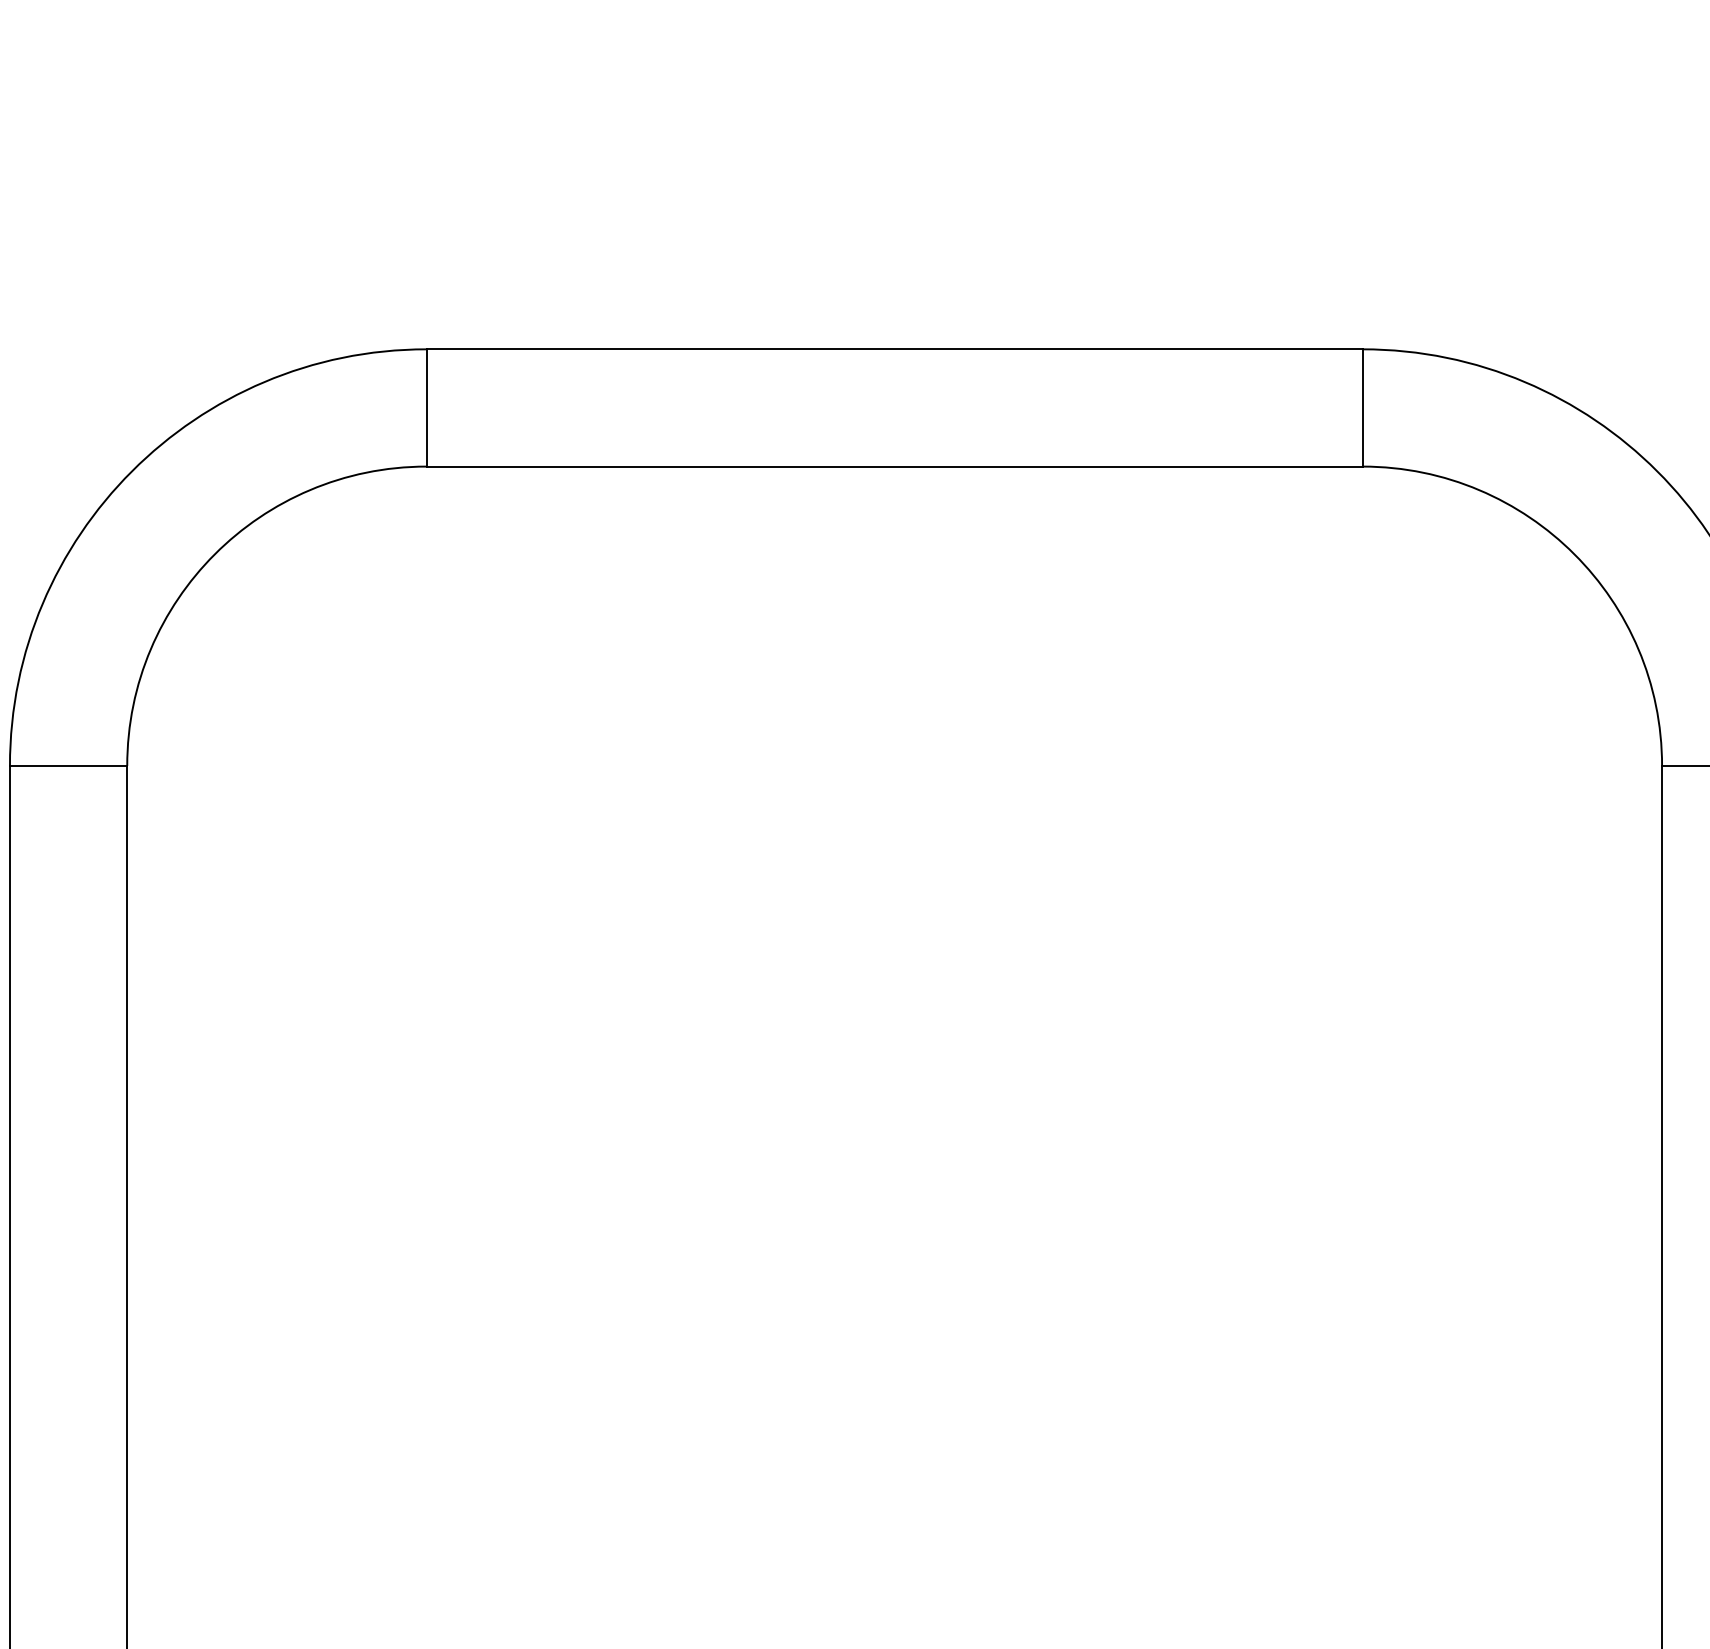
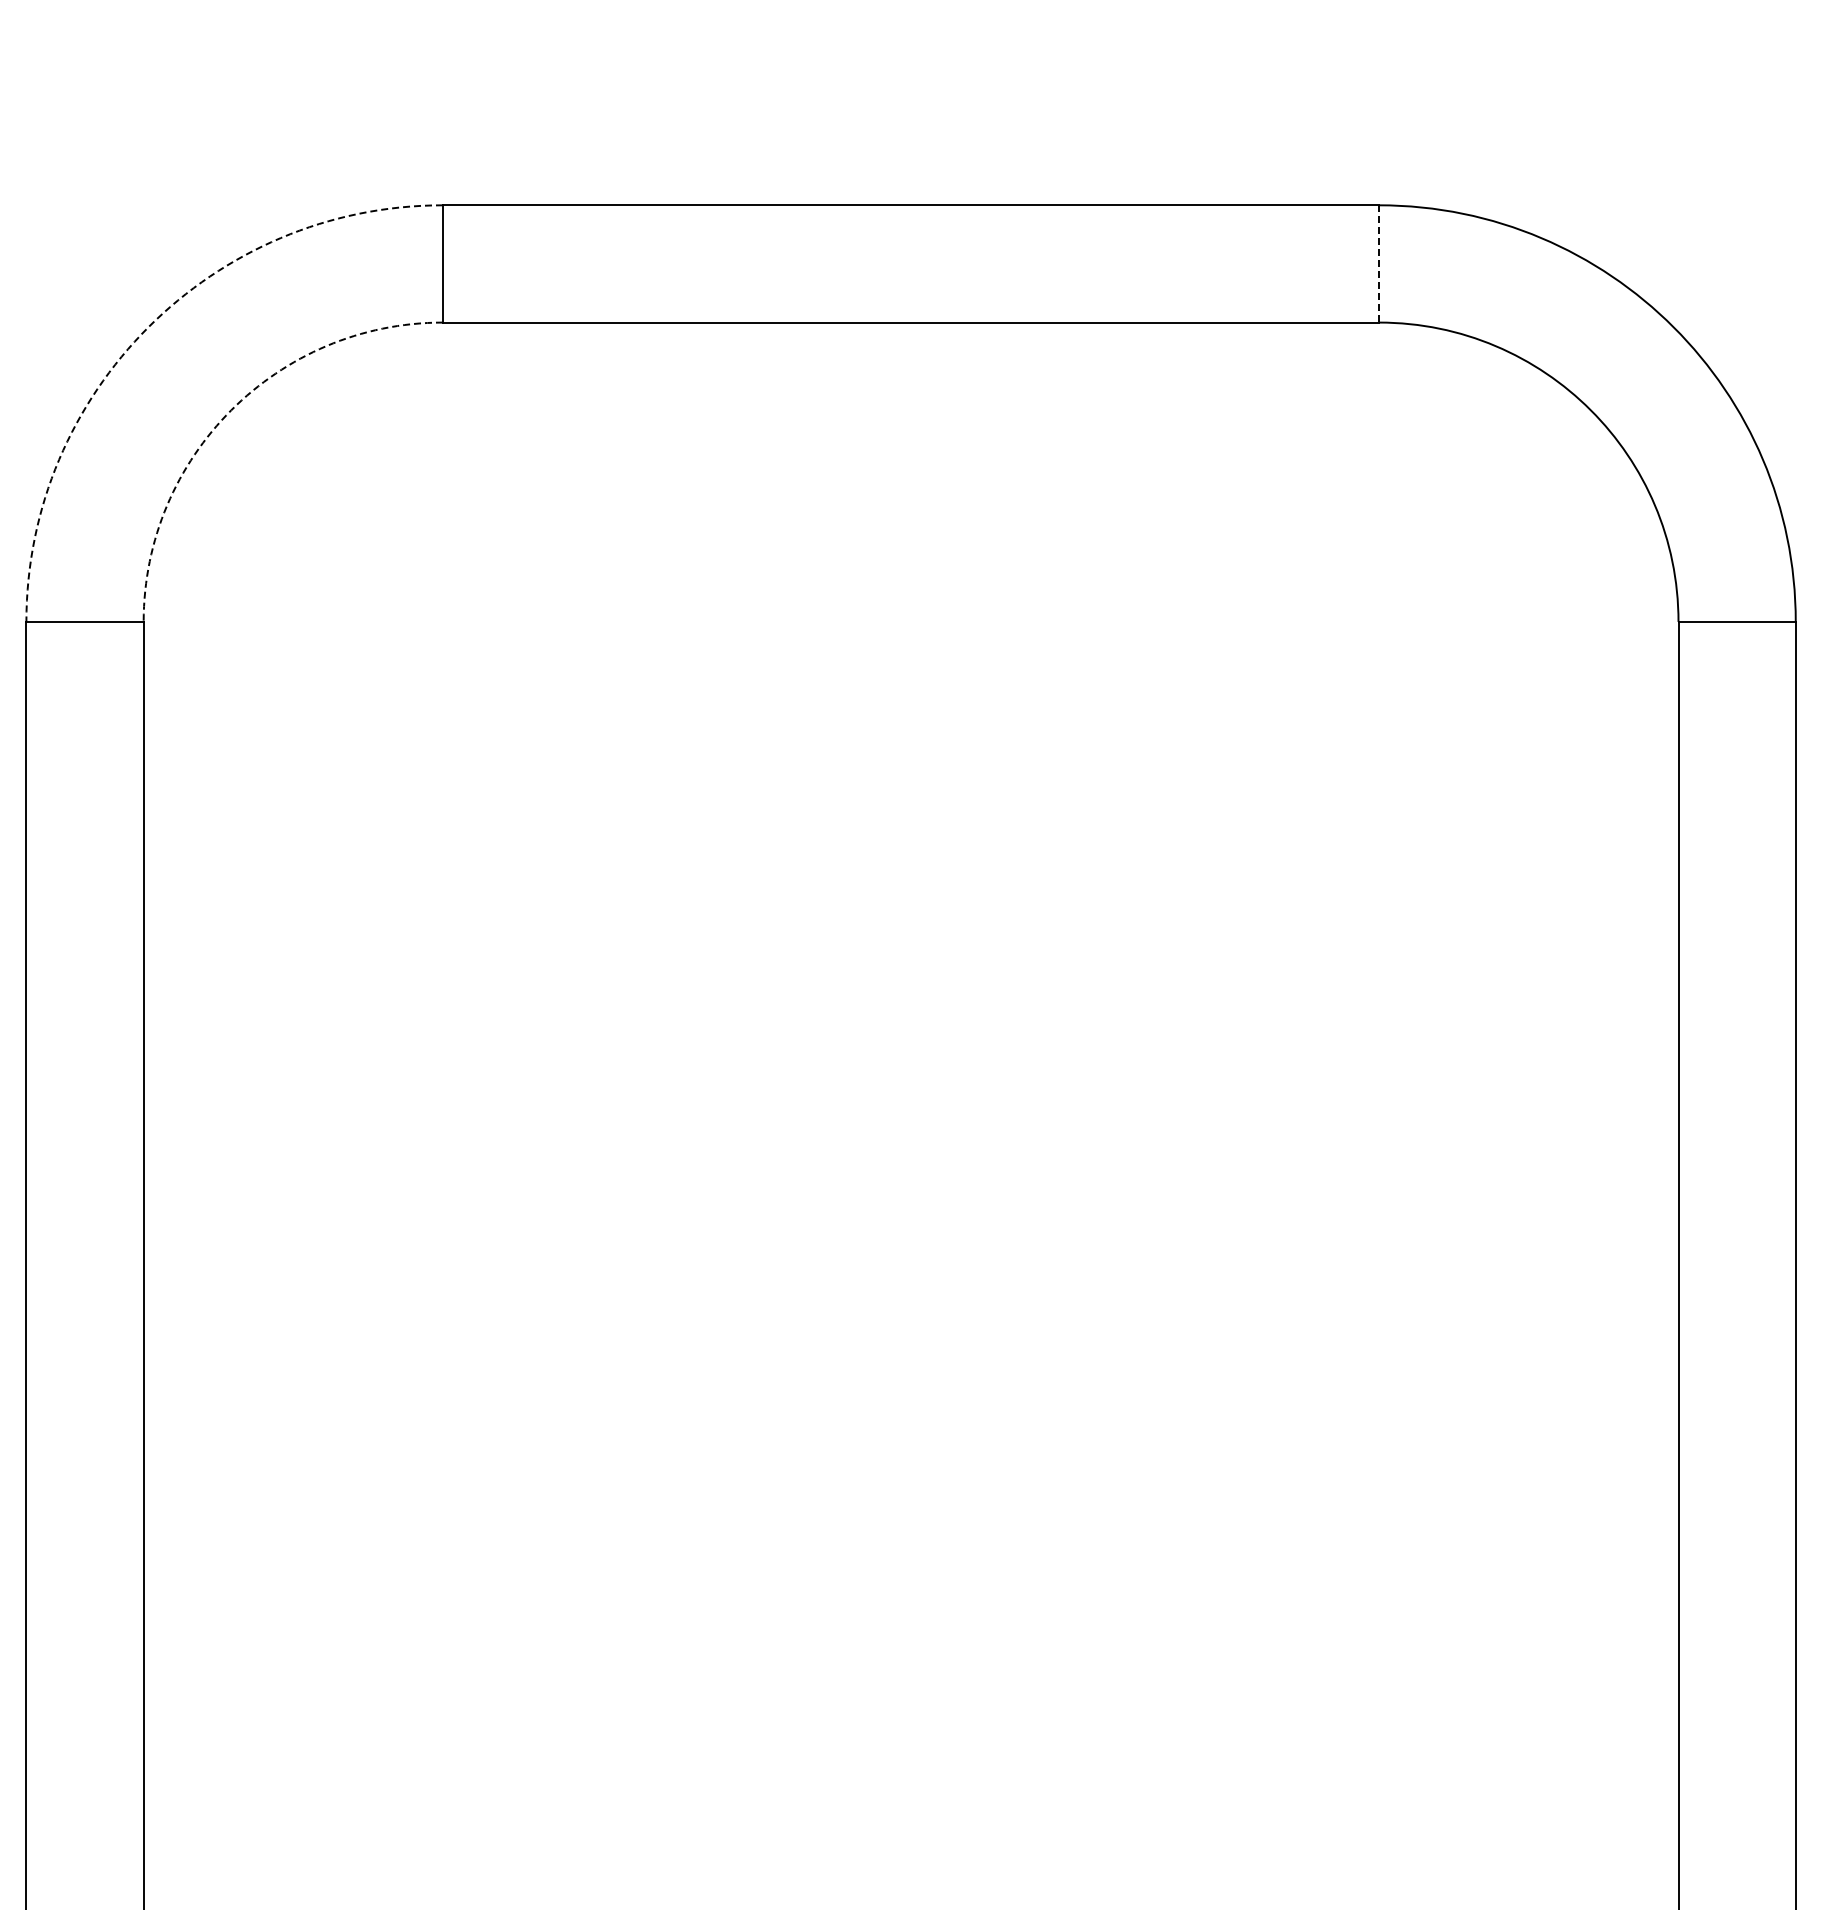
line: (1363, 407) -> (1379, 263), solid -> dashed
arc: (132, 471) -> (148, 327), solid -> dashed
arc: (215, 554) -> (231, 410), solid -> dashed

